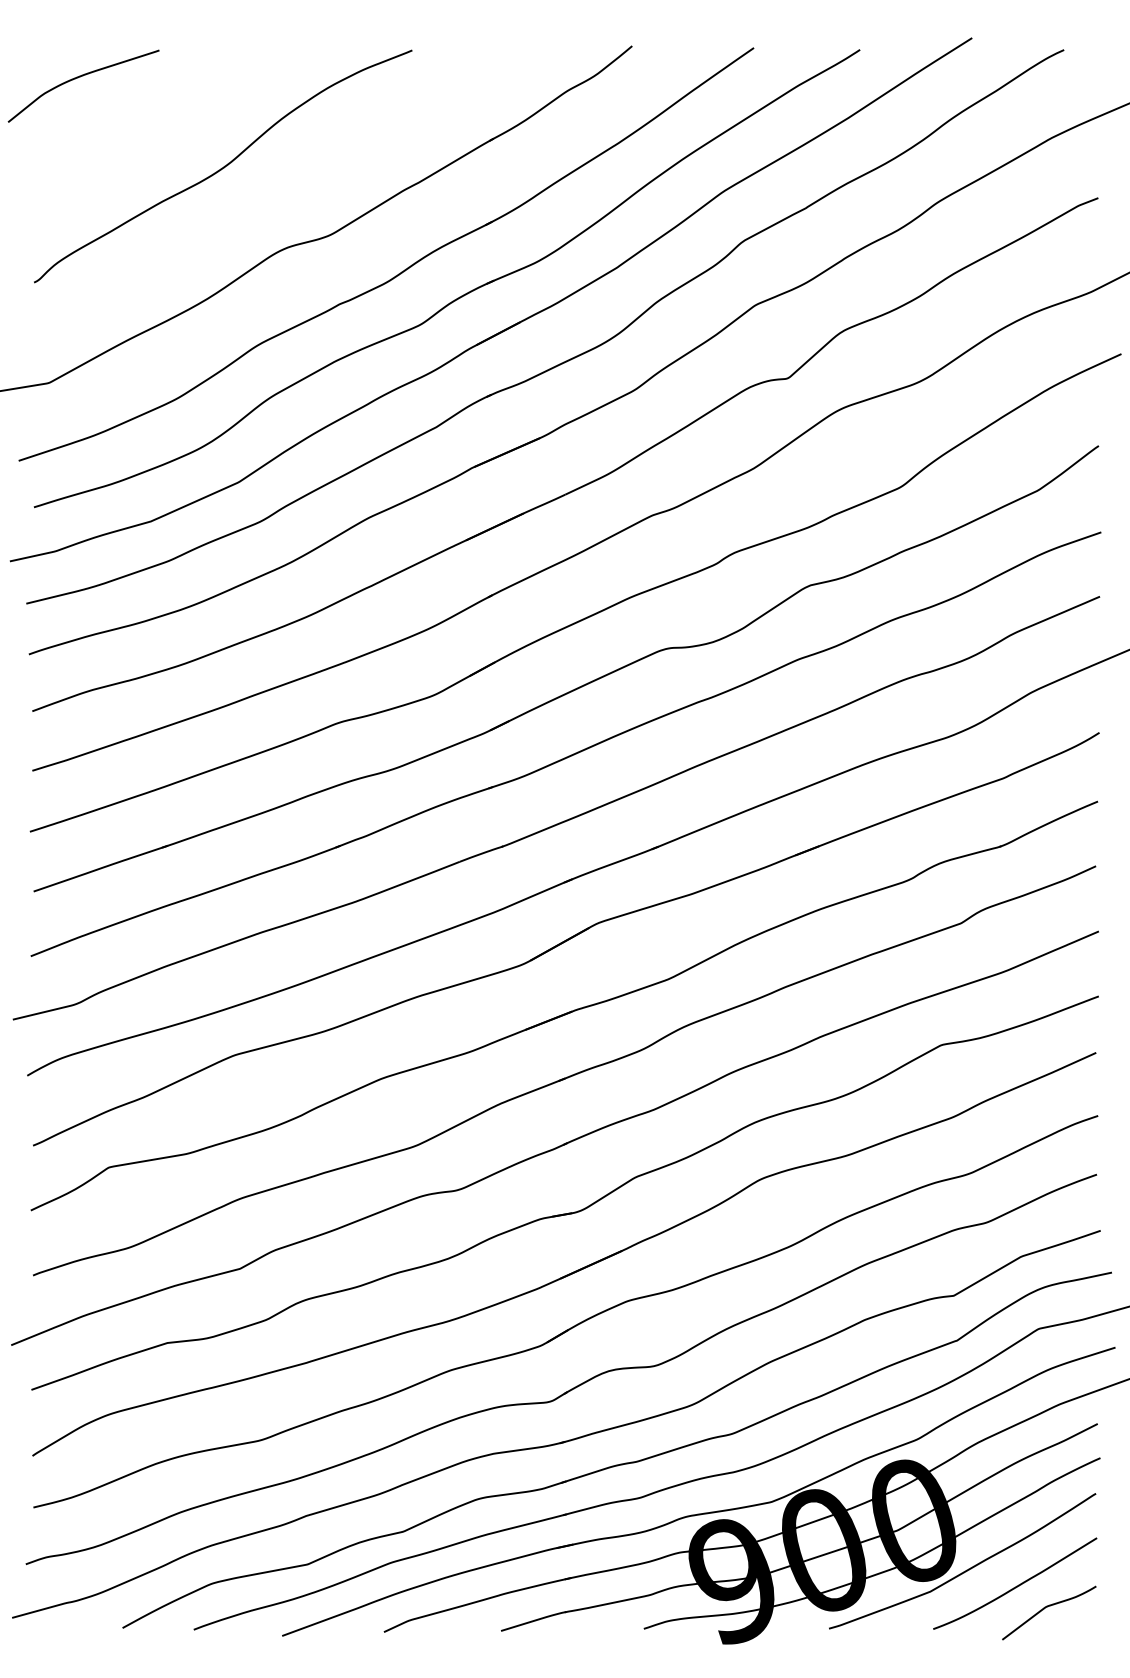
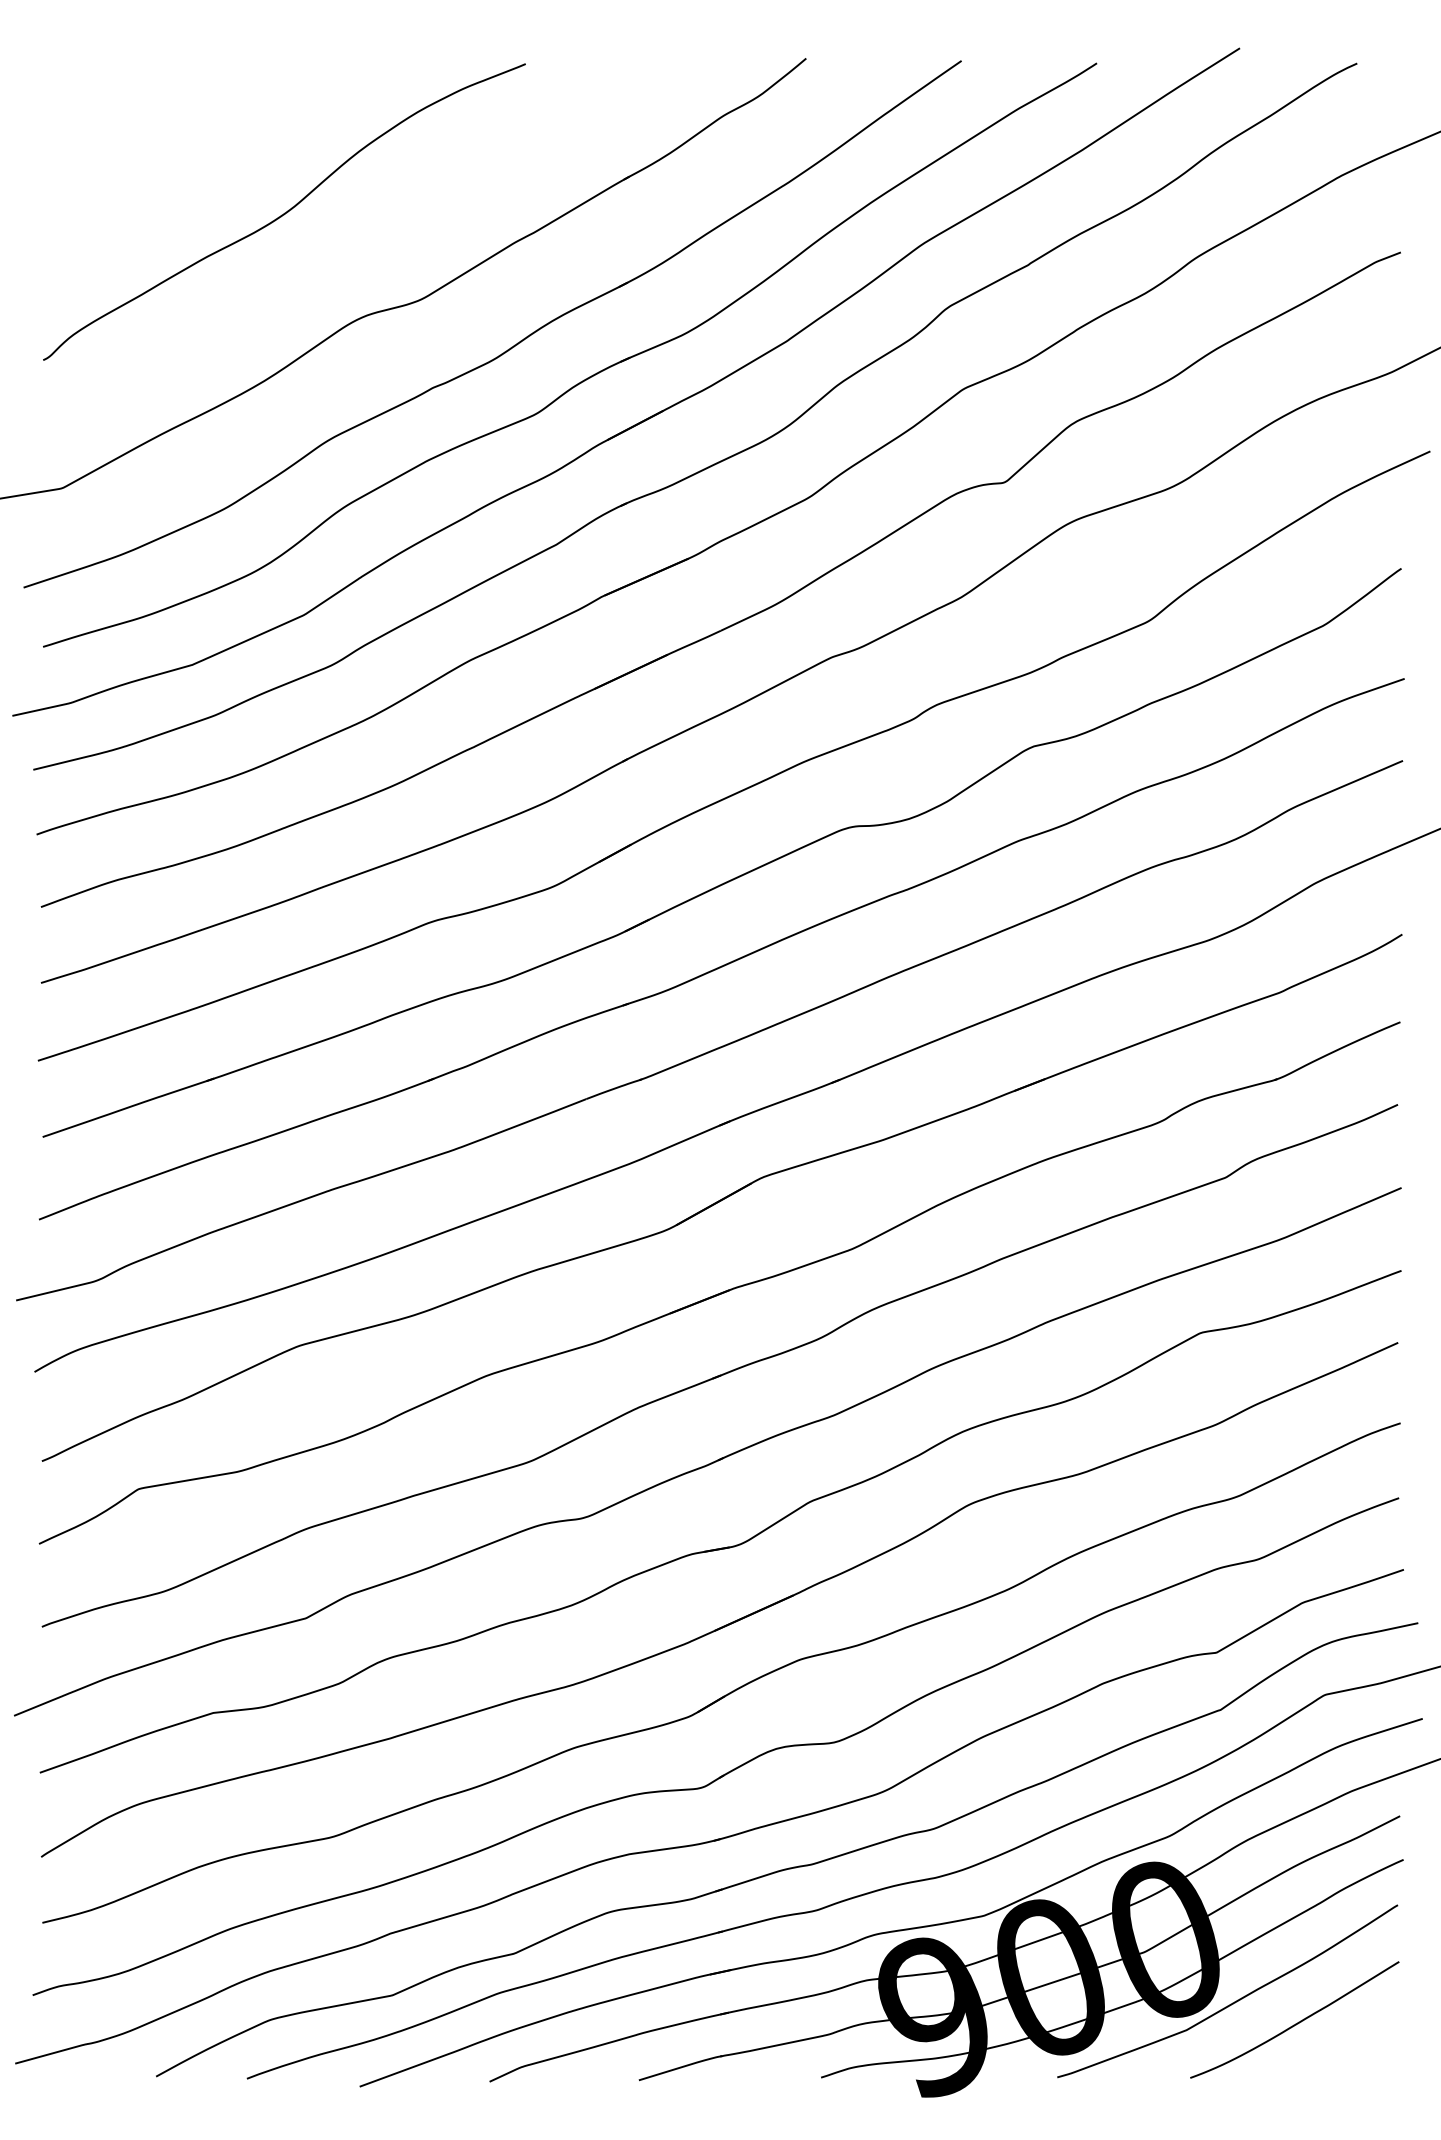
curve: (79, 77) -> (101, 98), removed
curve: (1047, 1607) -> (1335, 2050), removed

